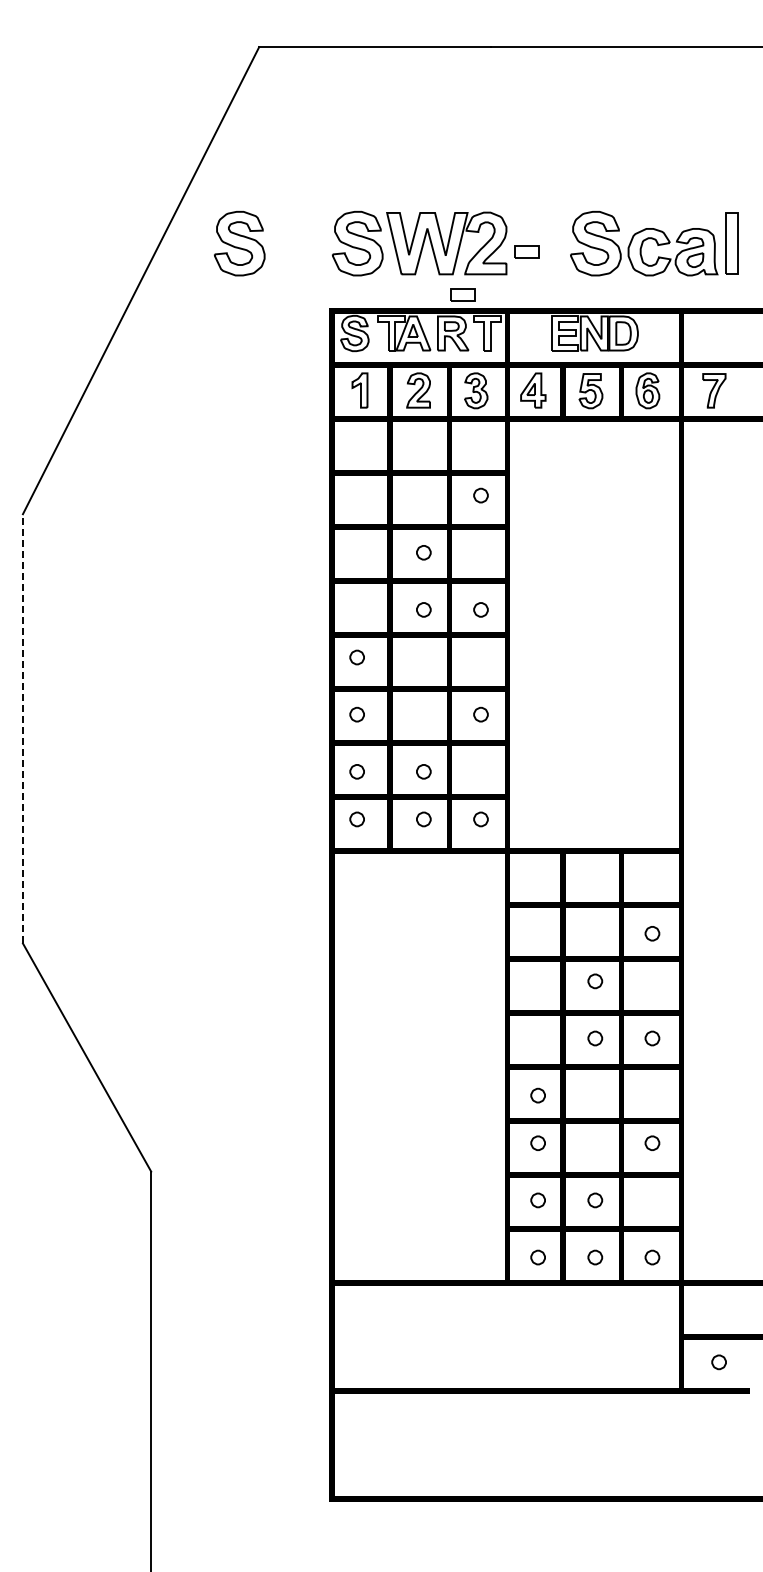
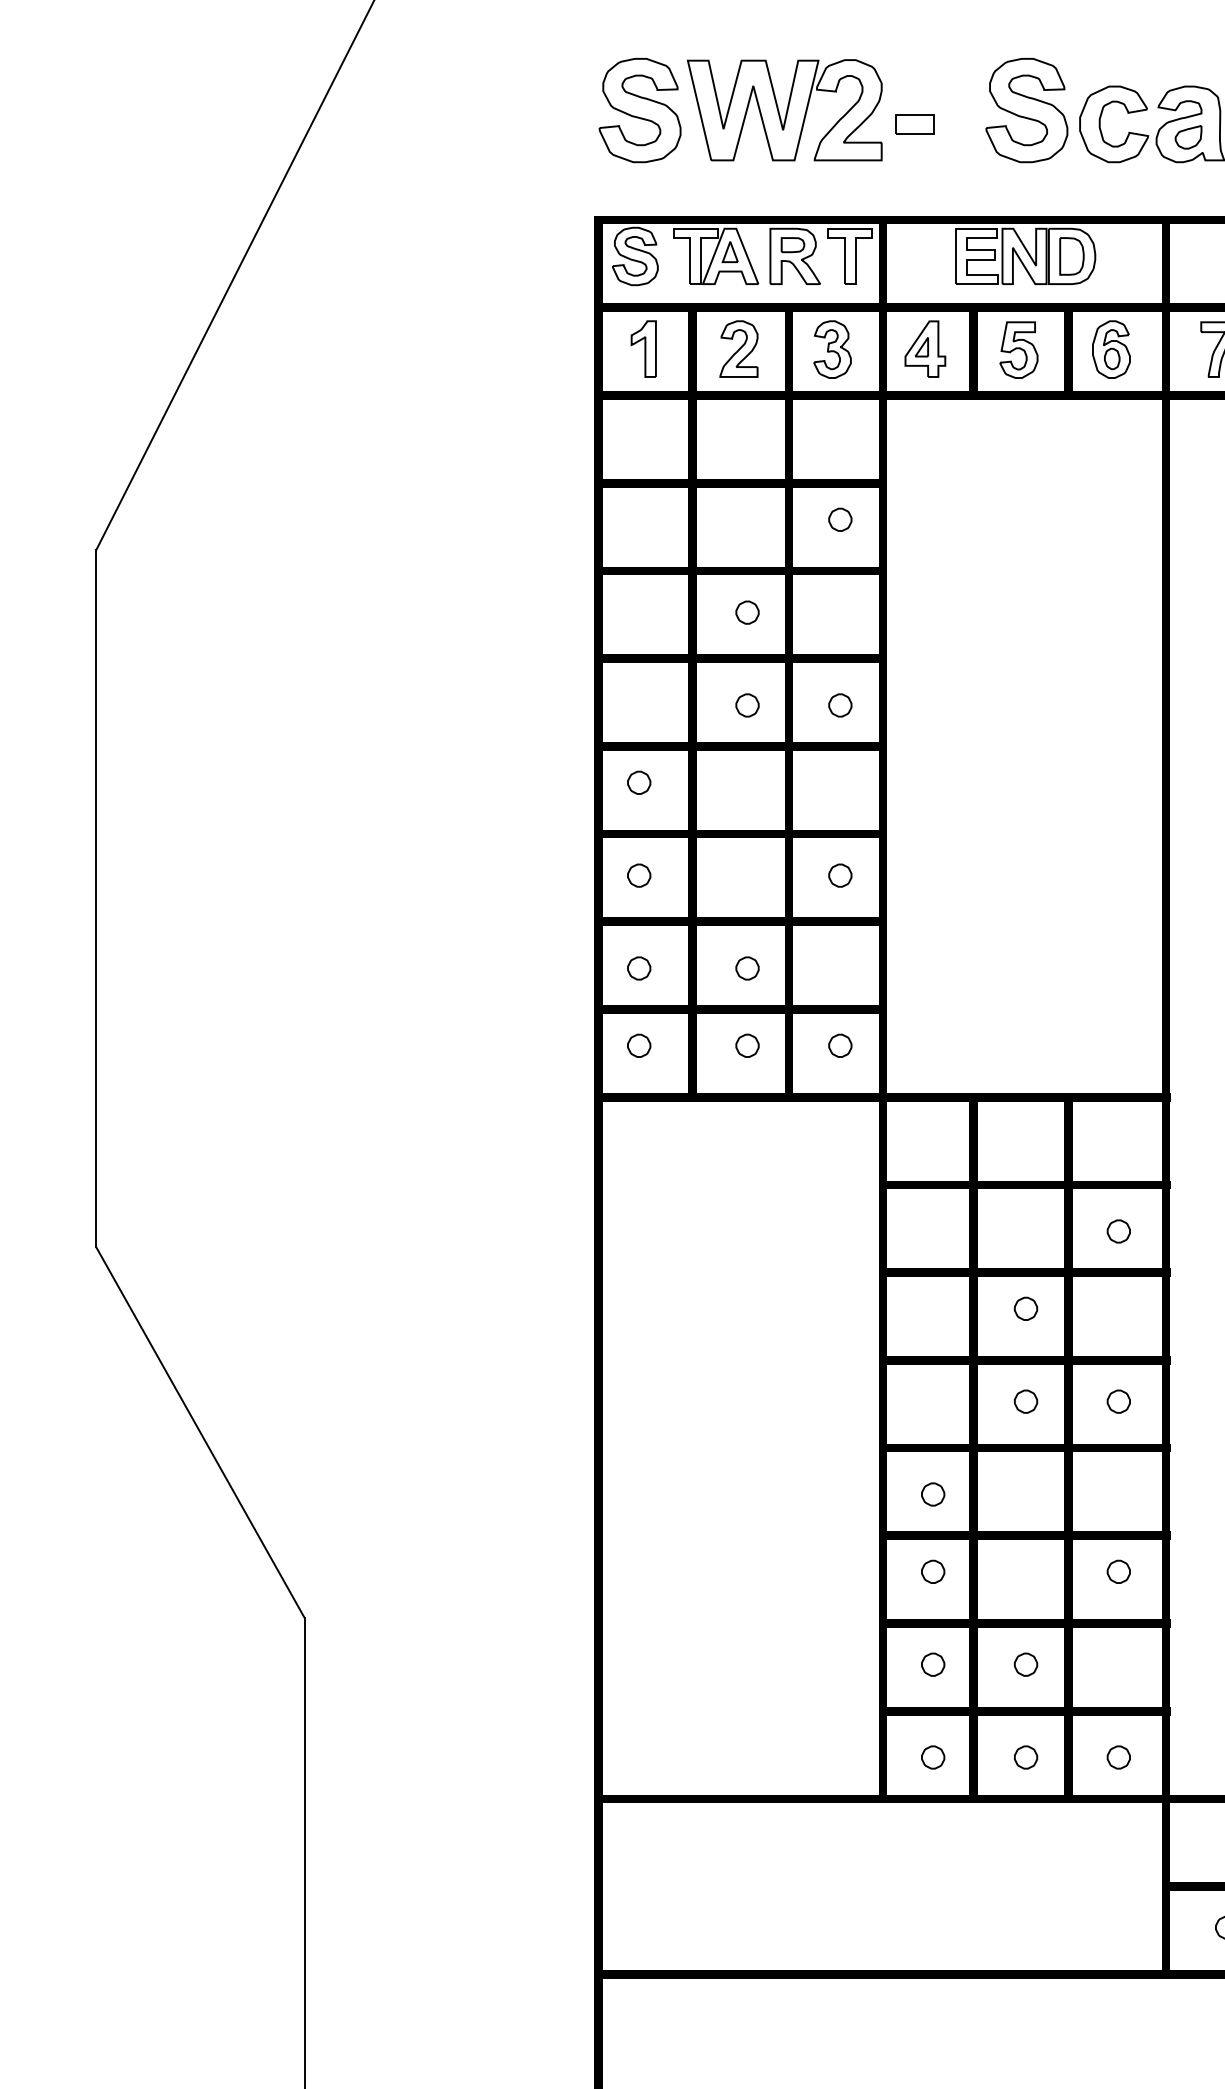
part: (239, 243) -> (448, 110), removed
part: (462, 294) -> (810, 193), removed
line: (22, 728) -> (95, 898), dashed -> solid

